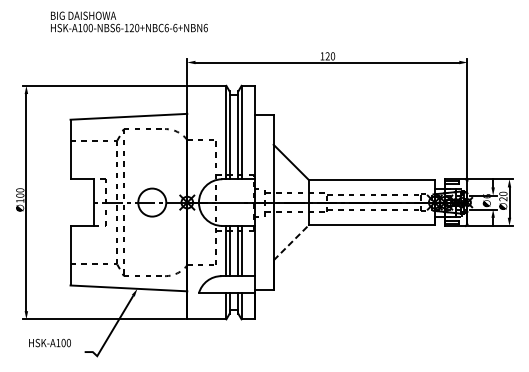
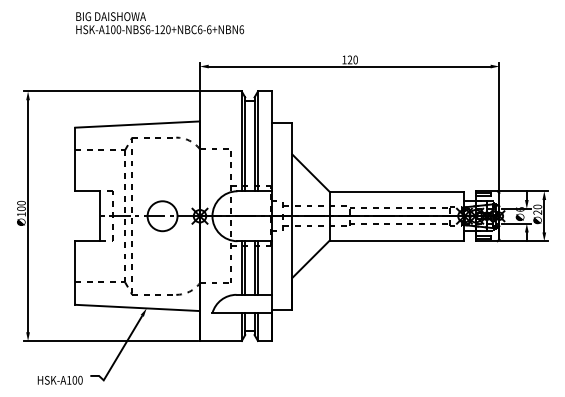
text: (129, 22) -> (160, 23), moved
line: (291, 242) -> (311, 258), dashed -> solid
text: (49, 342) -> (59, 379), moved

